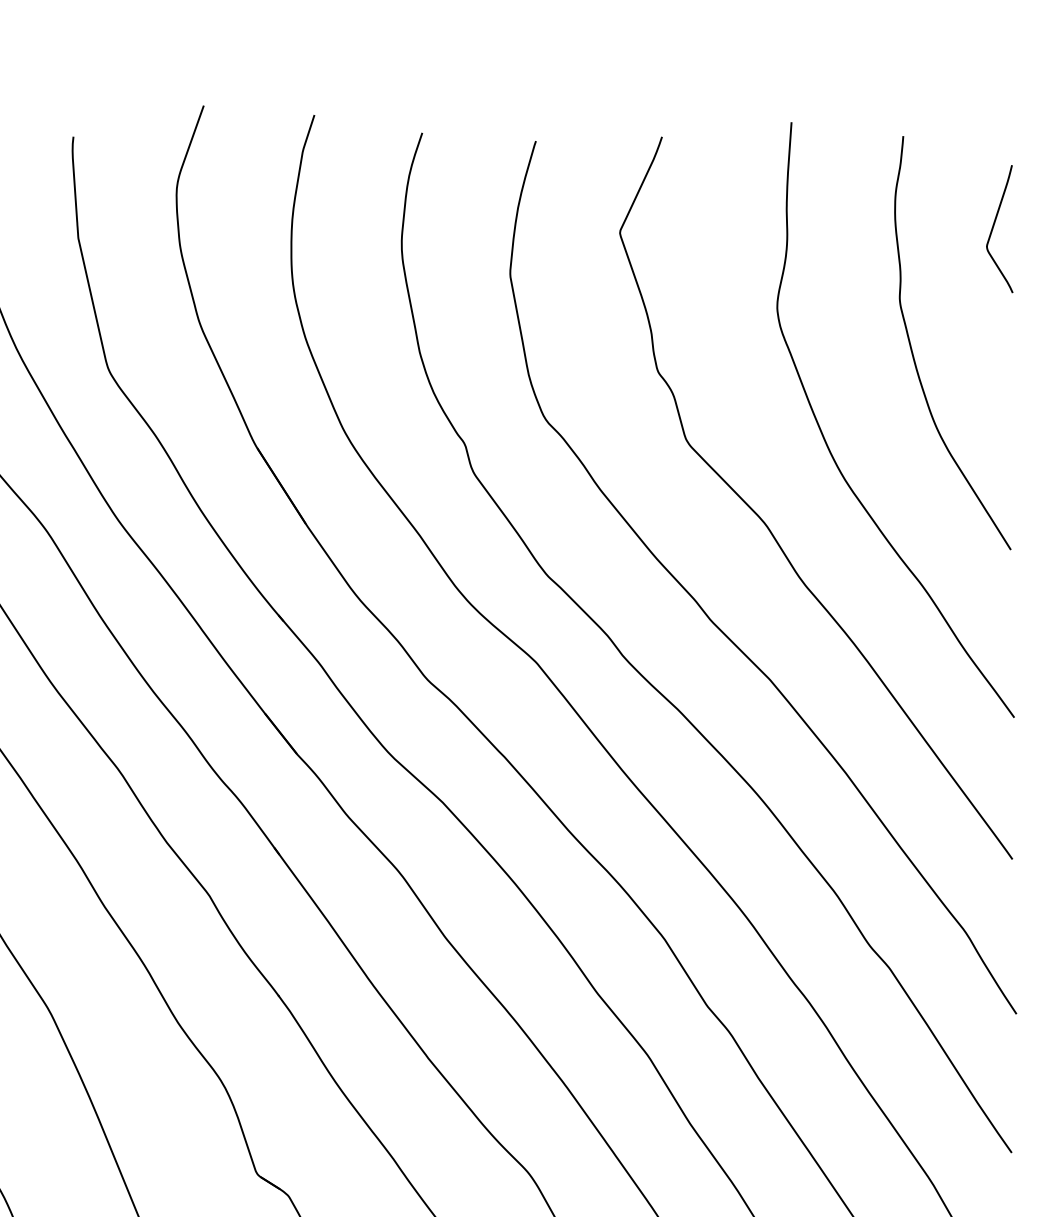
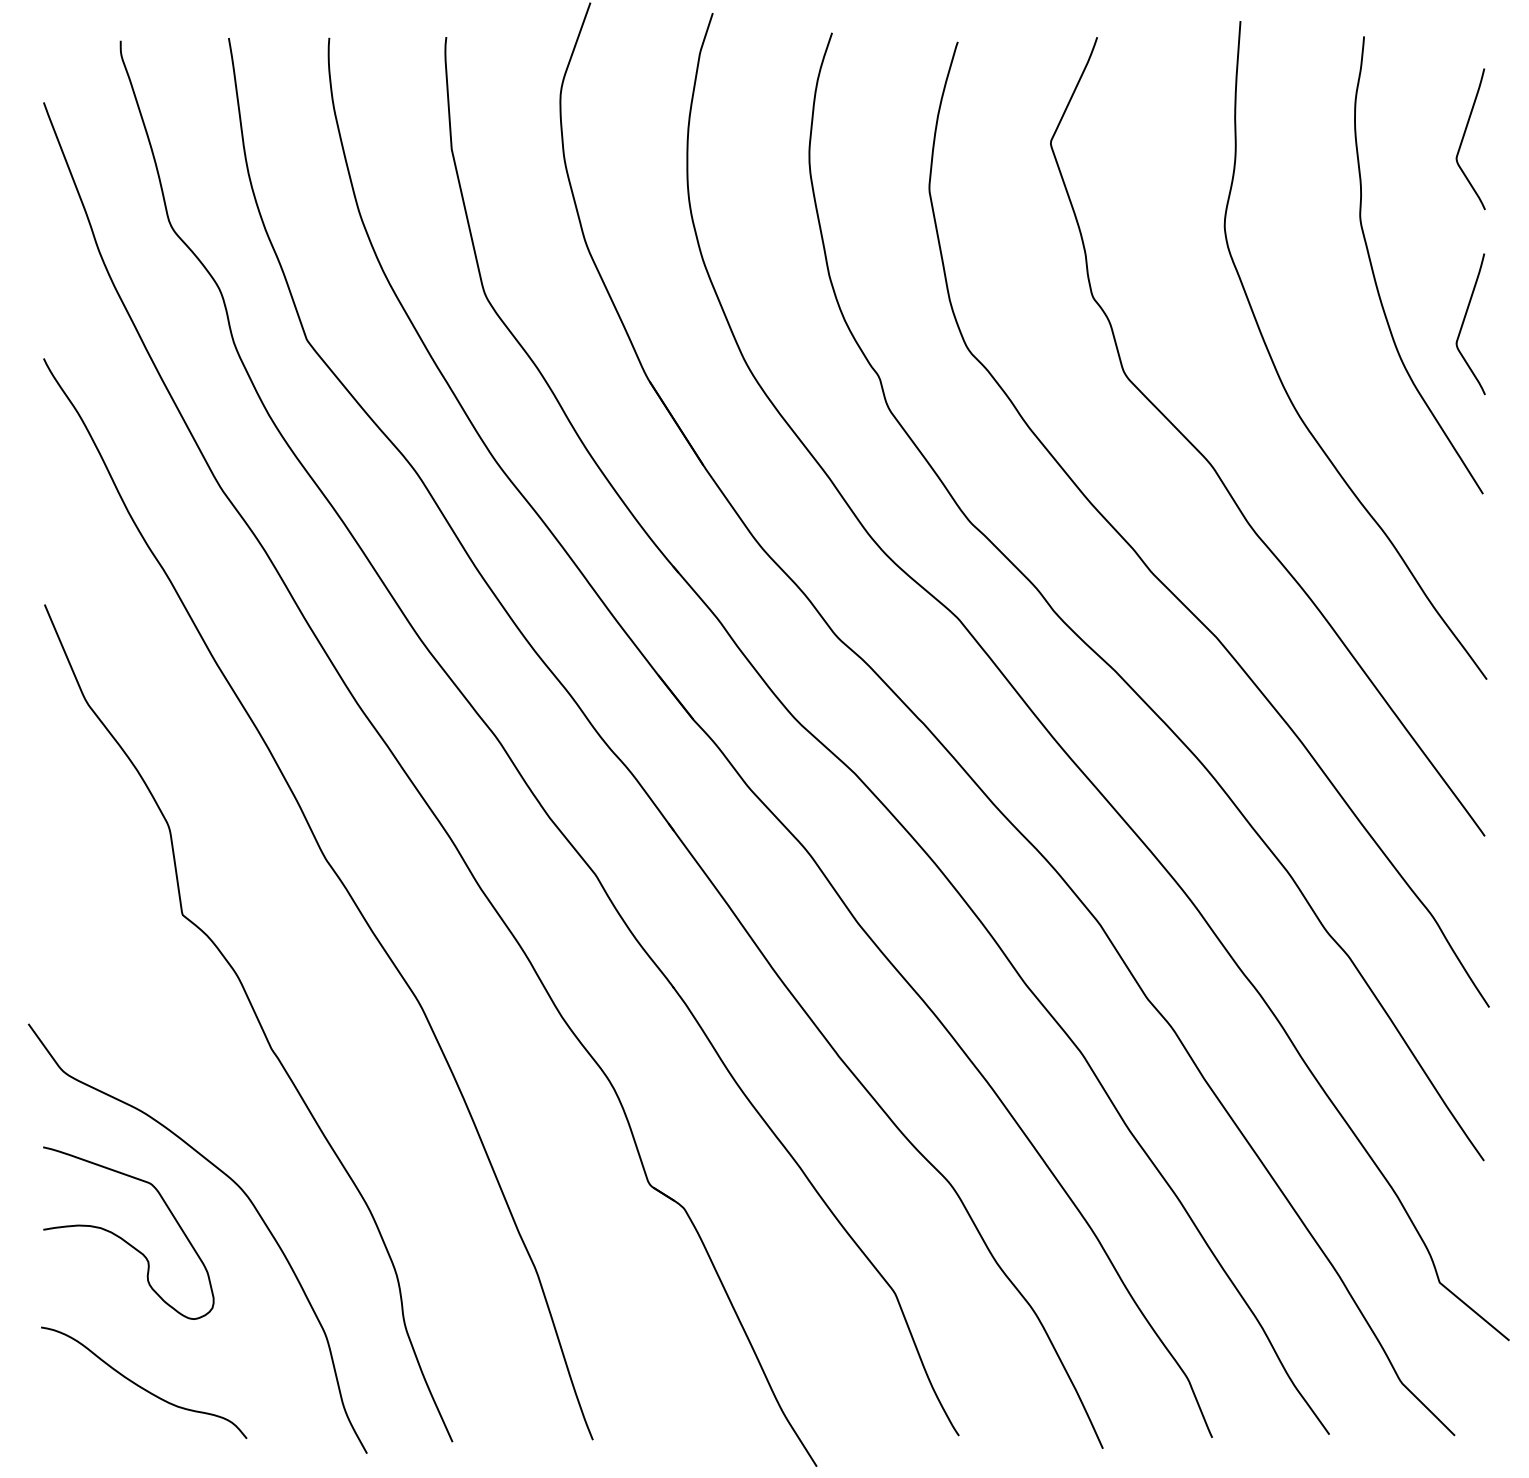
curve: (994, 394) -> (1464, 322), added

